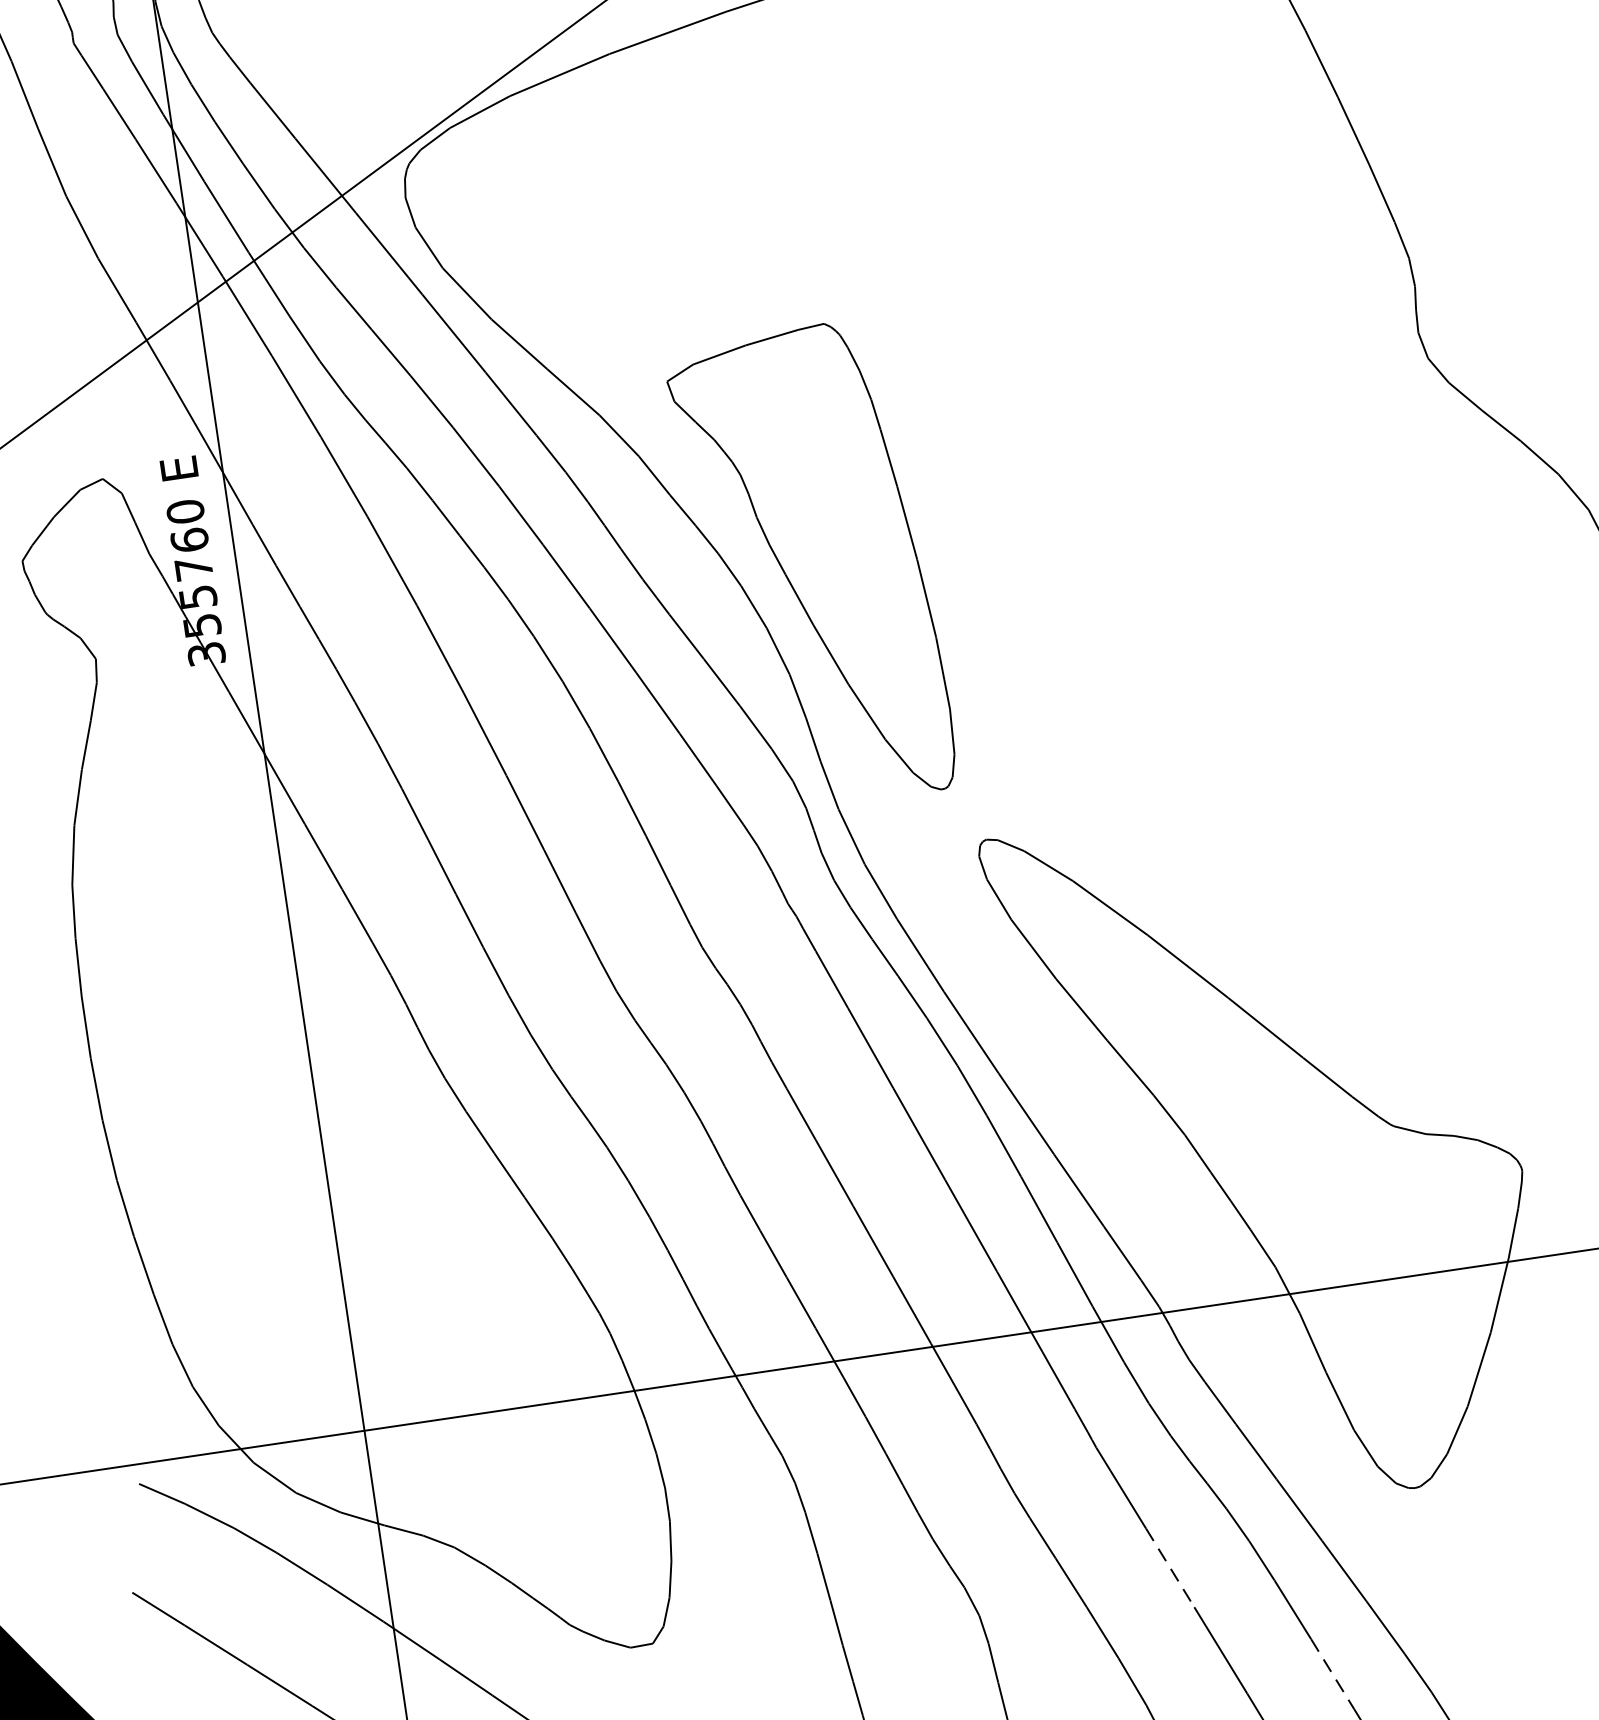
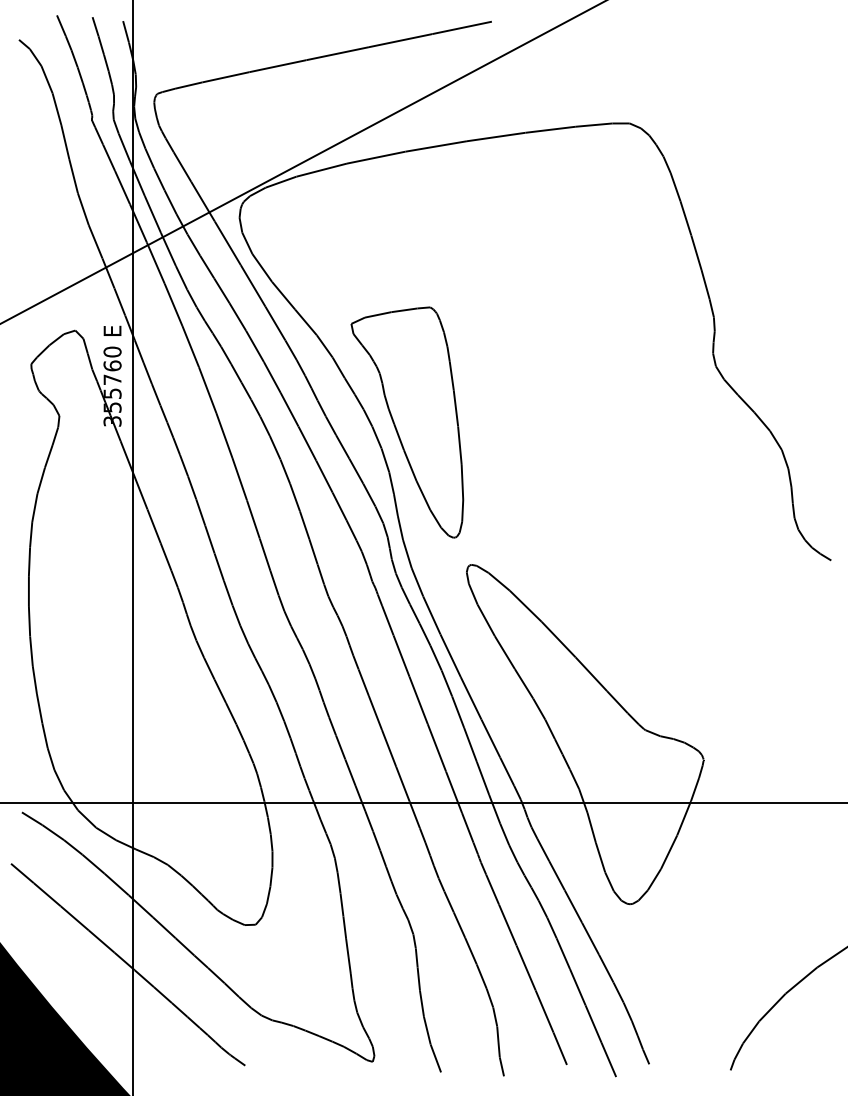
line: (1169, 1568) -> (507, 925), dashed -> solid
line: (1332, 1674) -> (577, 987), dashed -> solid

